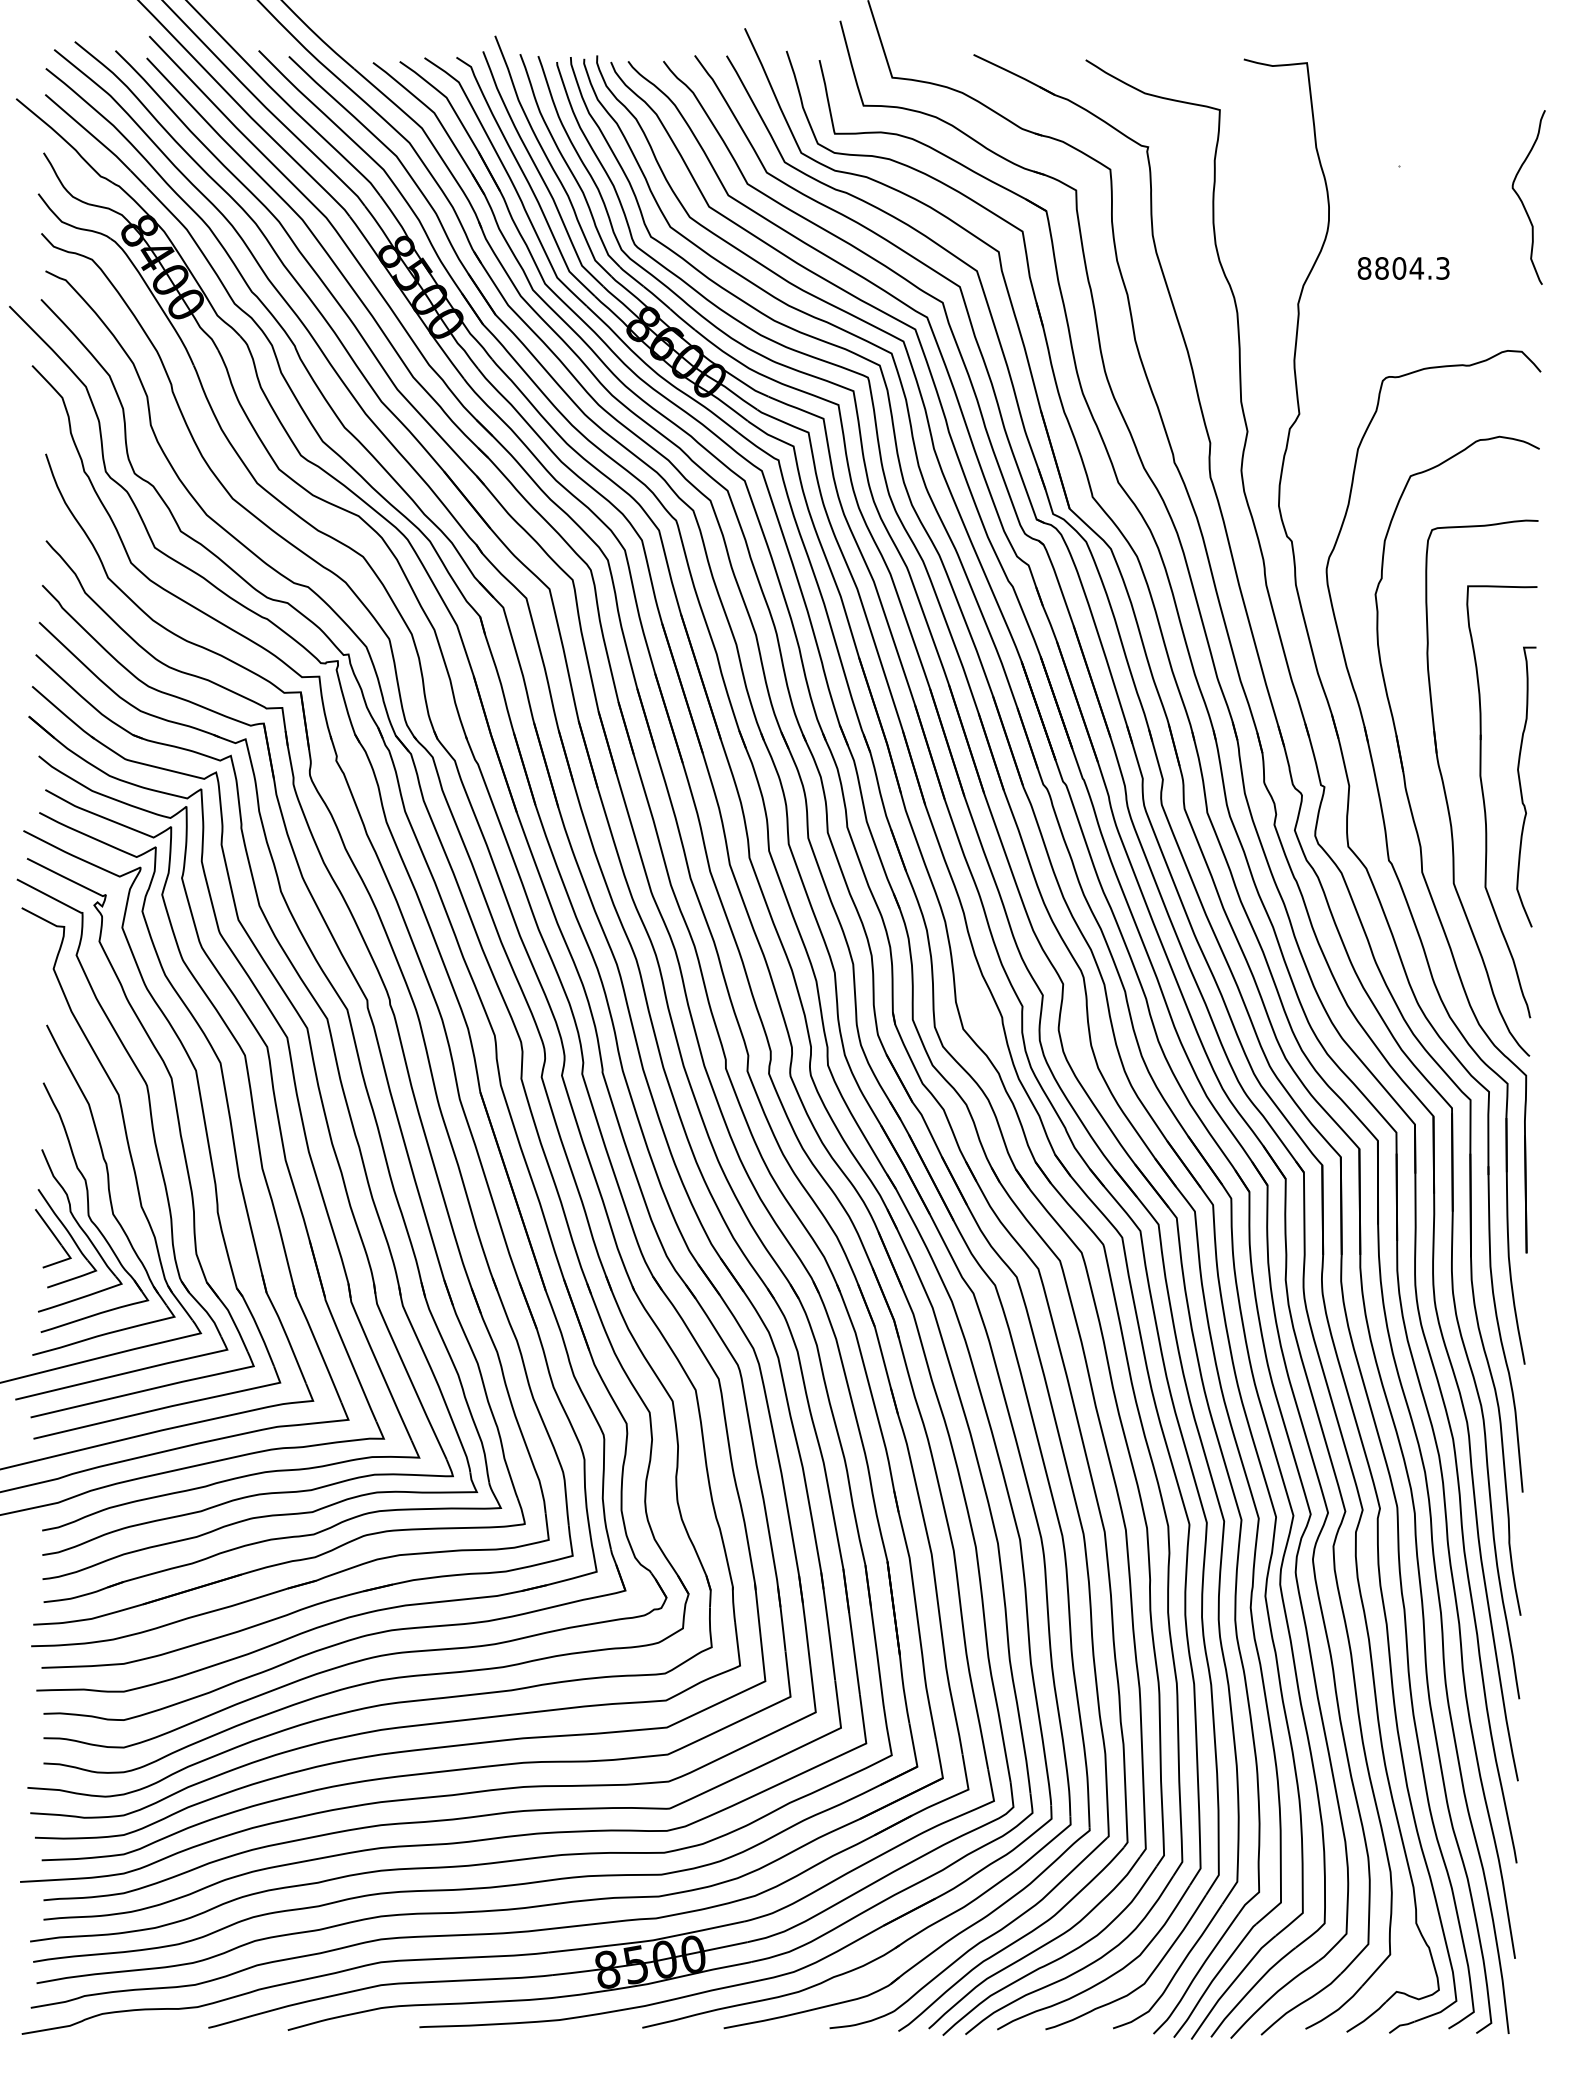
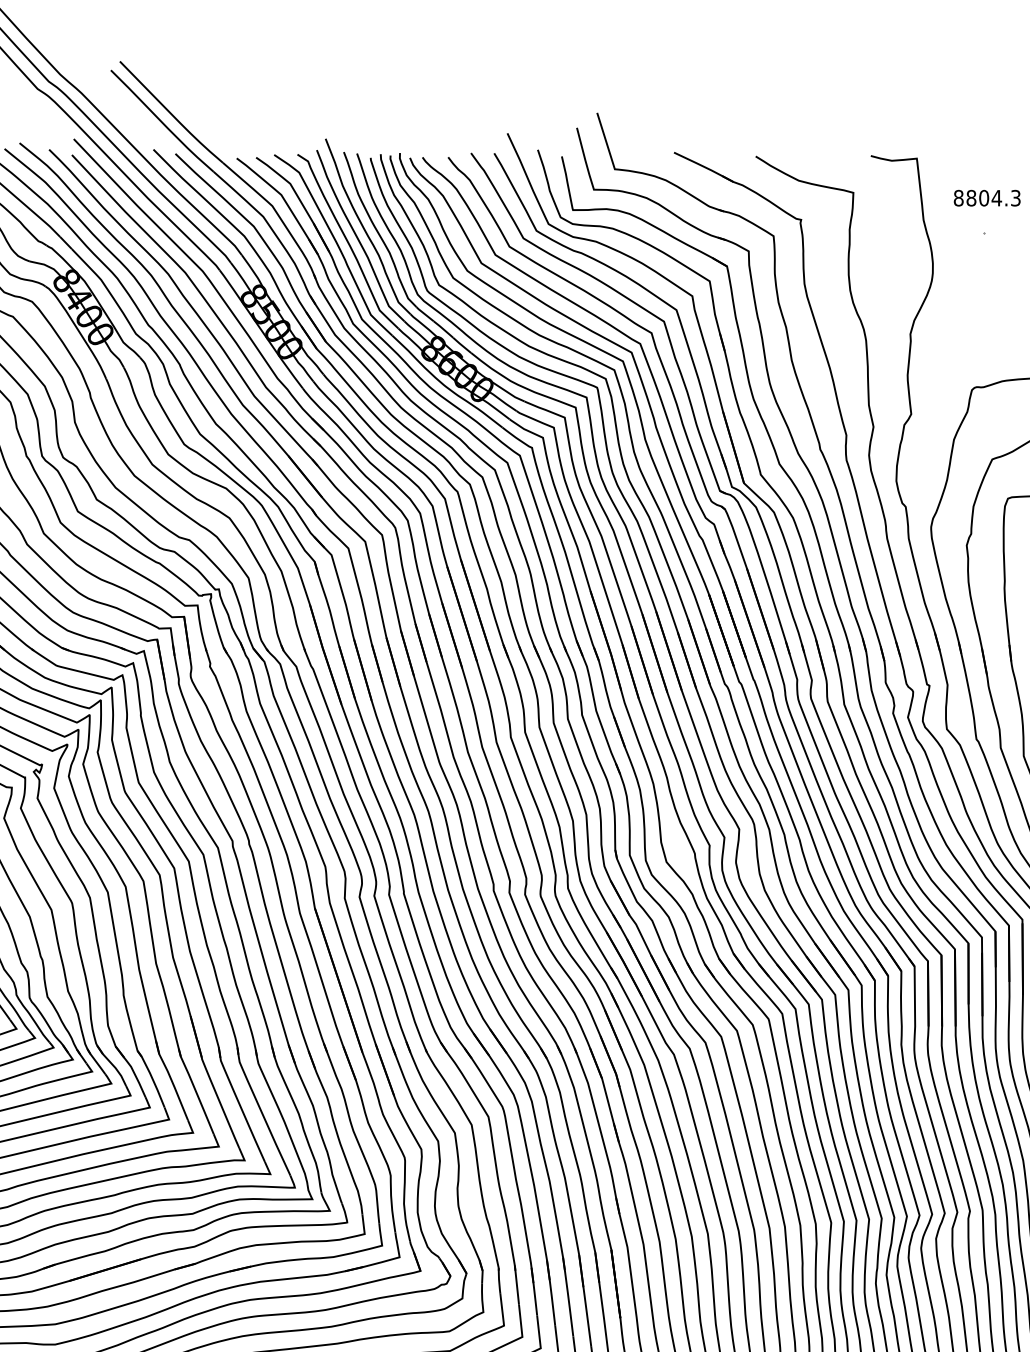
text: (1403, 268) -> (987, 198), moved

